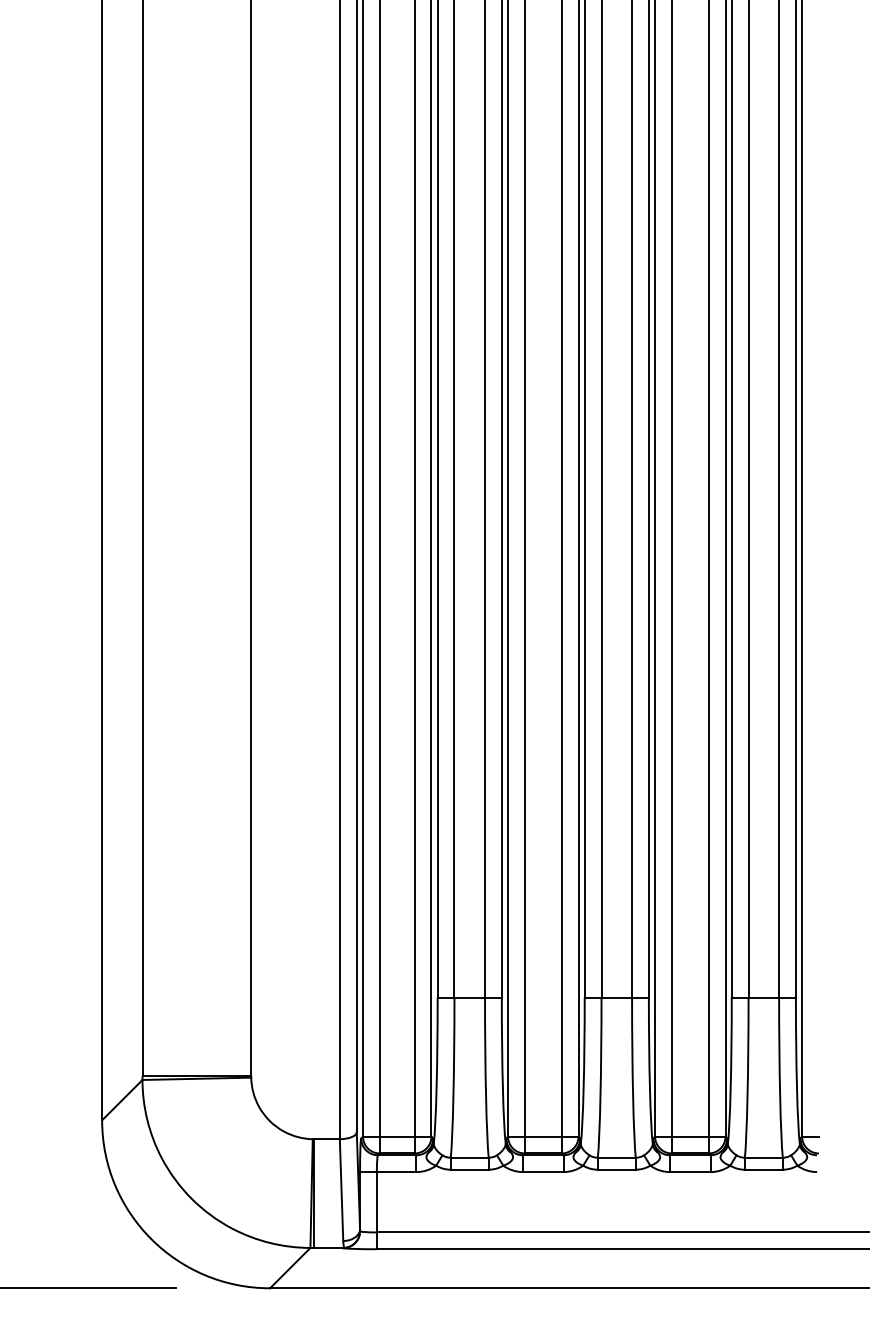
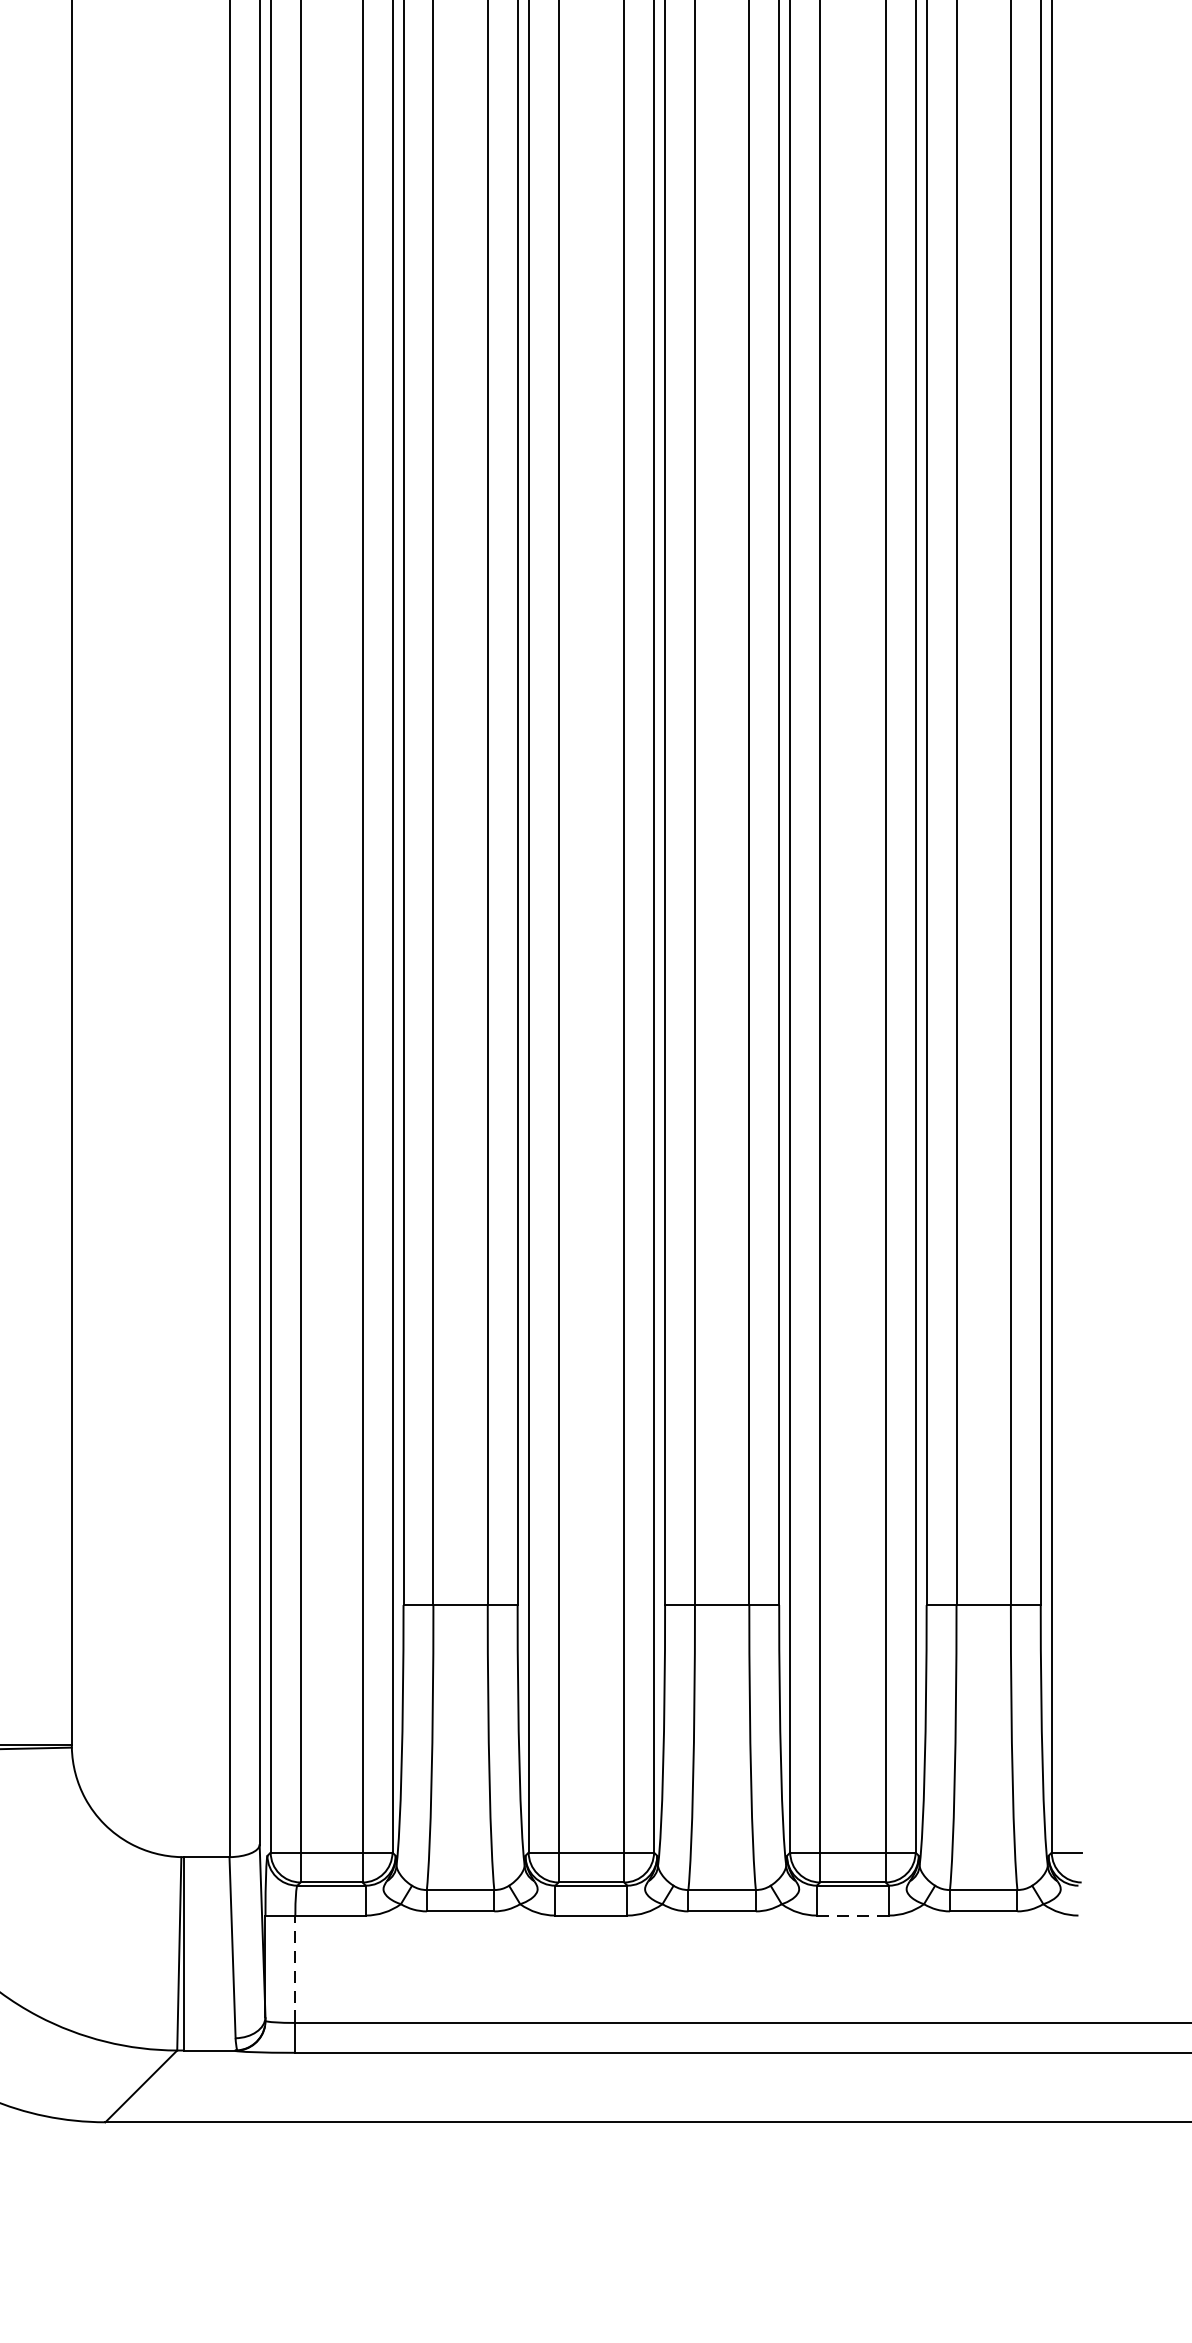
line: (690, 1172) -> (853, 1916), solid -> dashed
line: (376, 1201) -> (294, 1967), solid -> dashed

